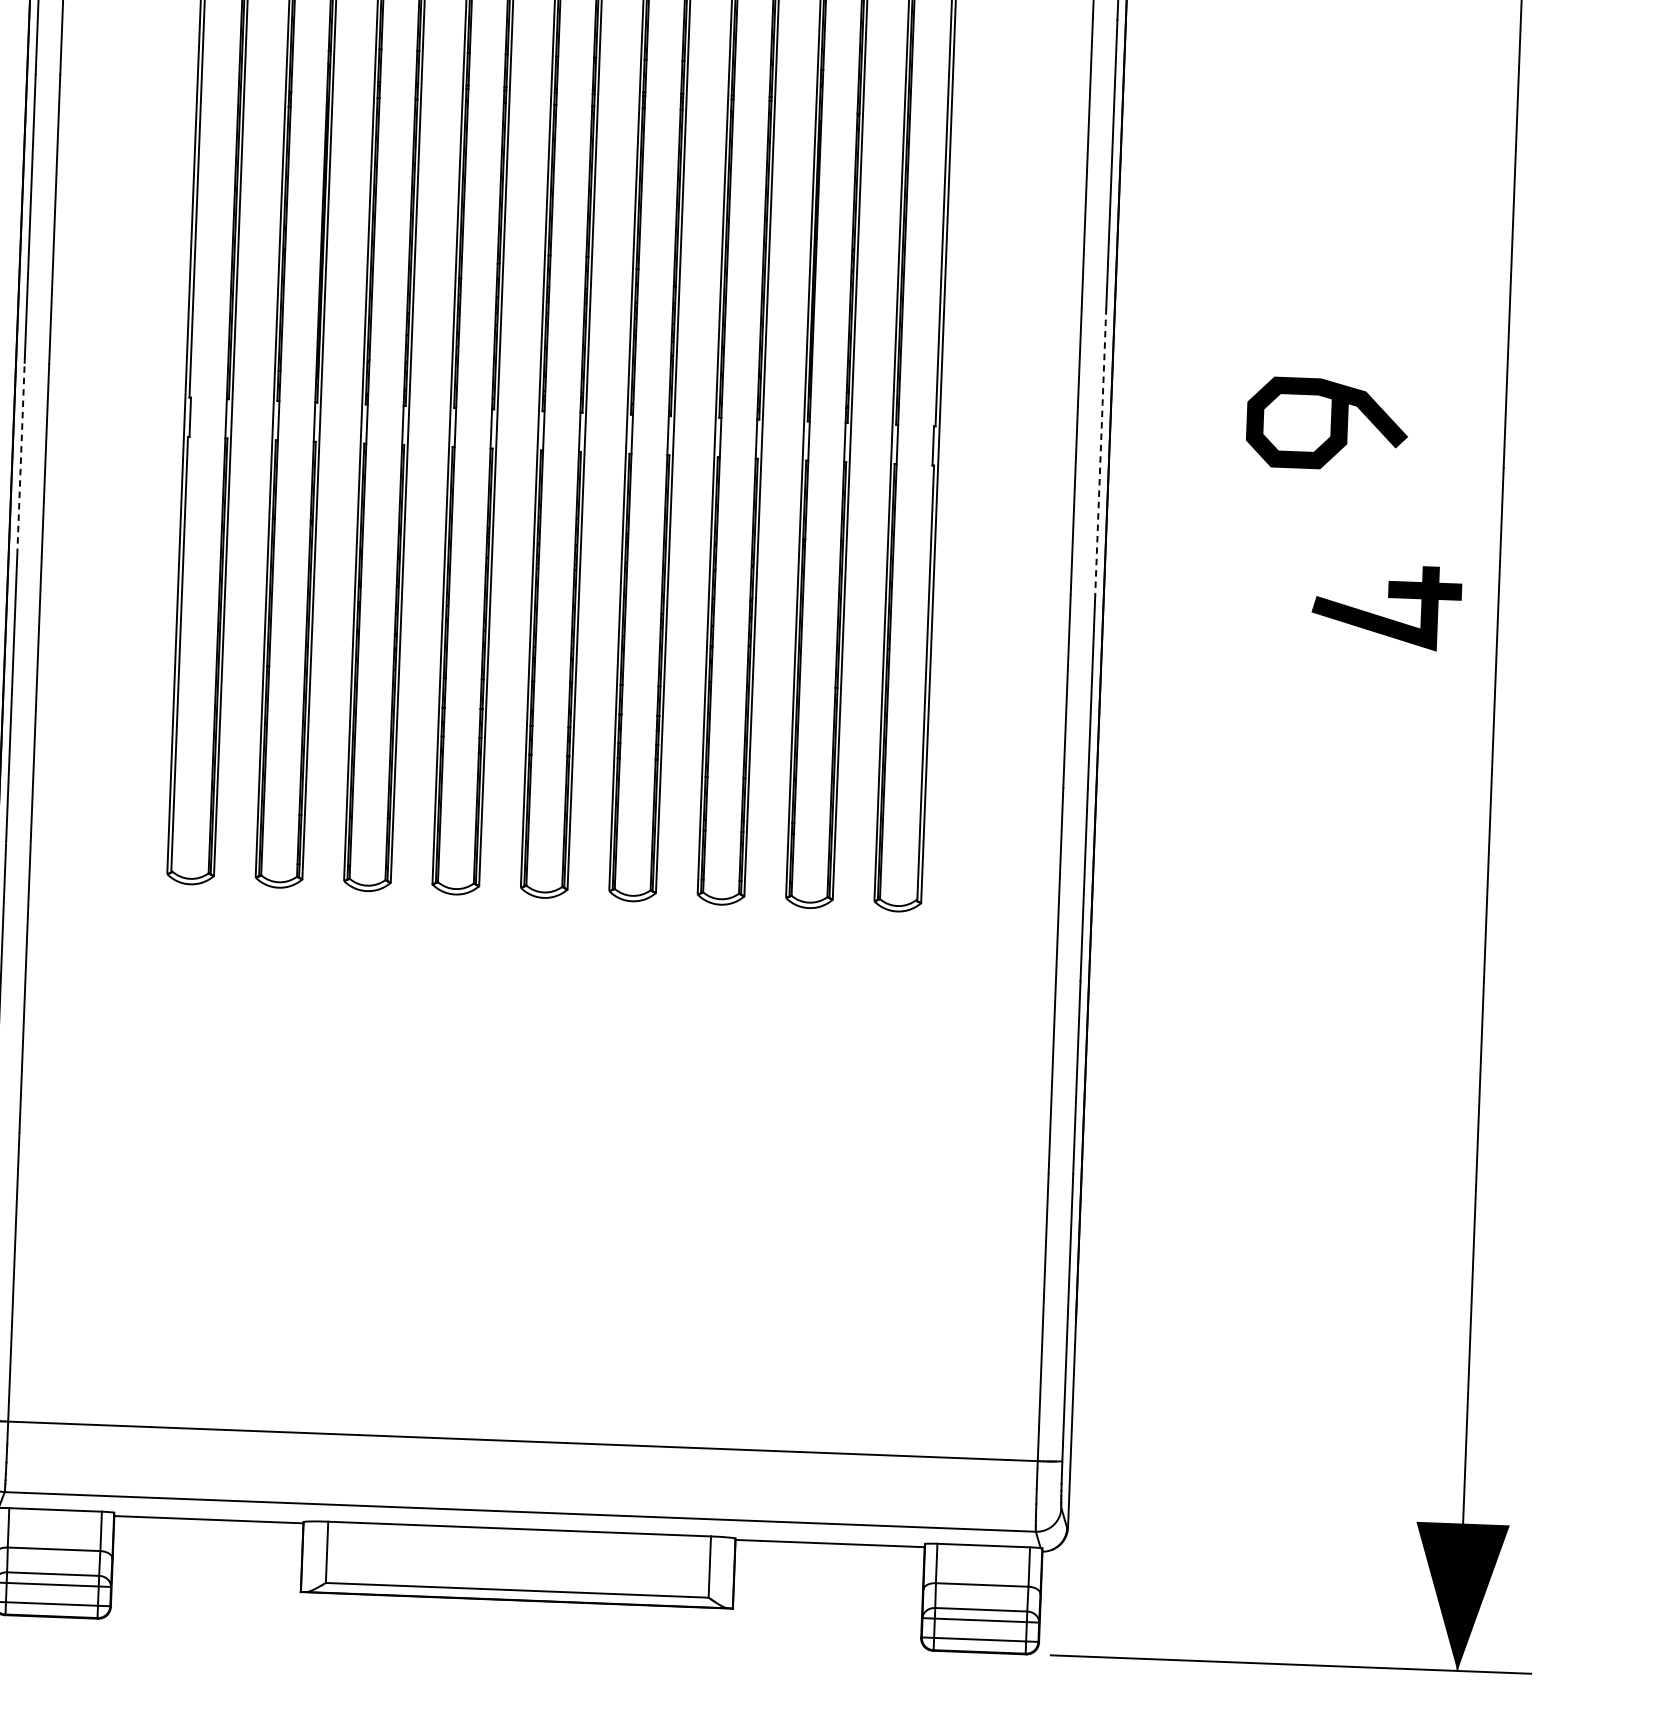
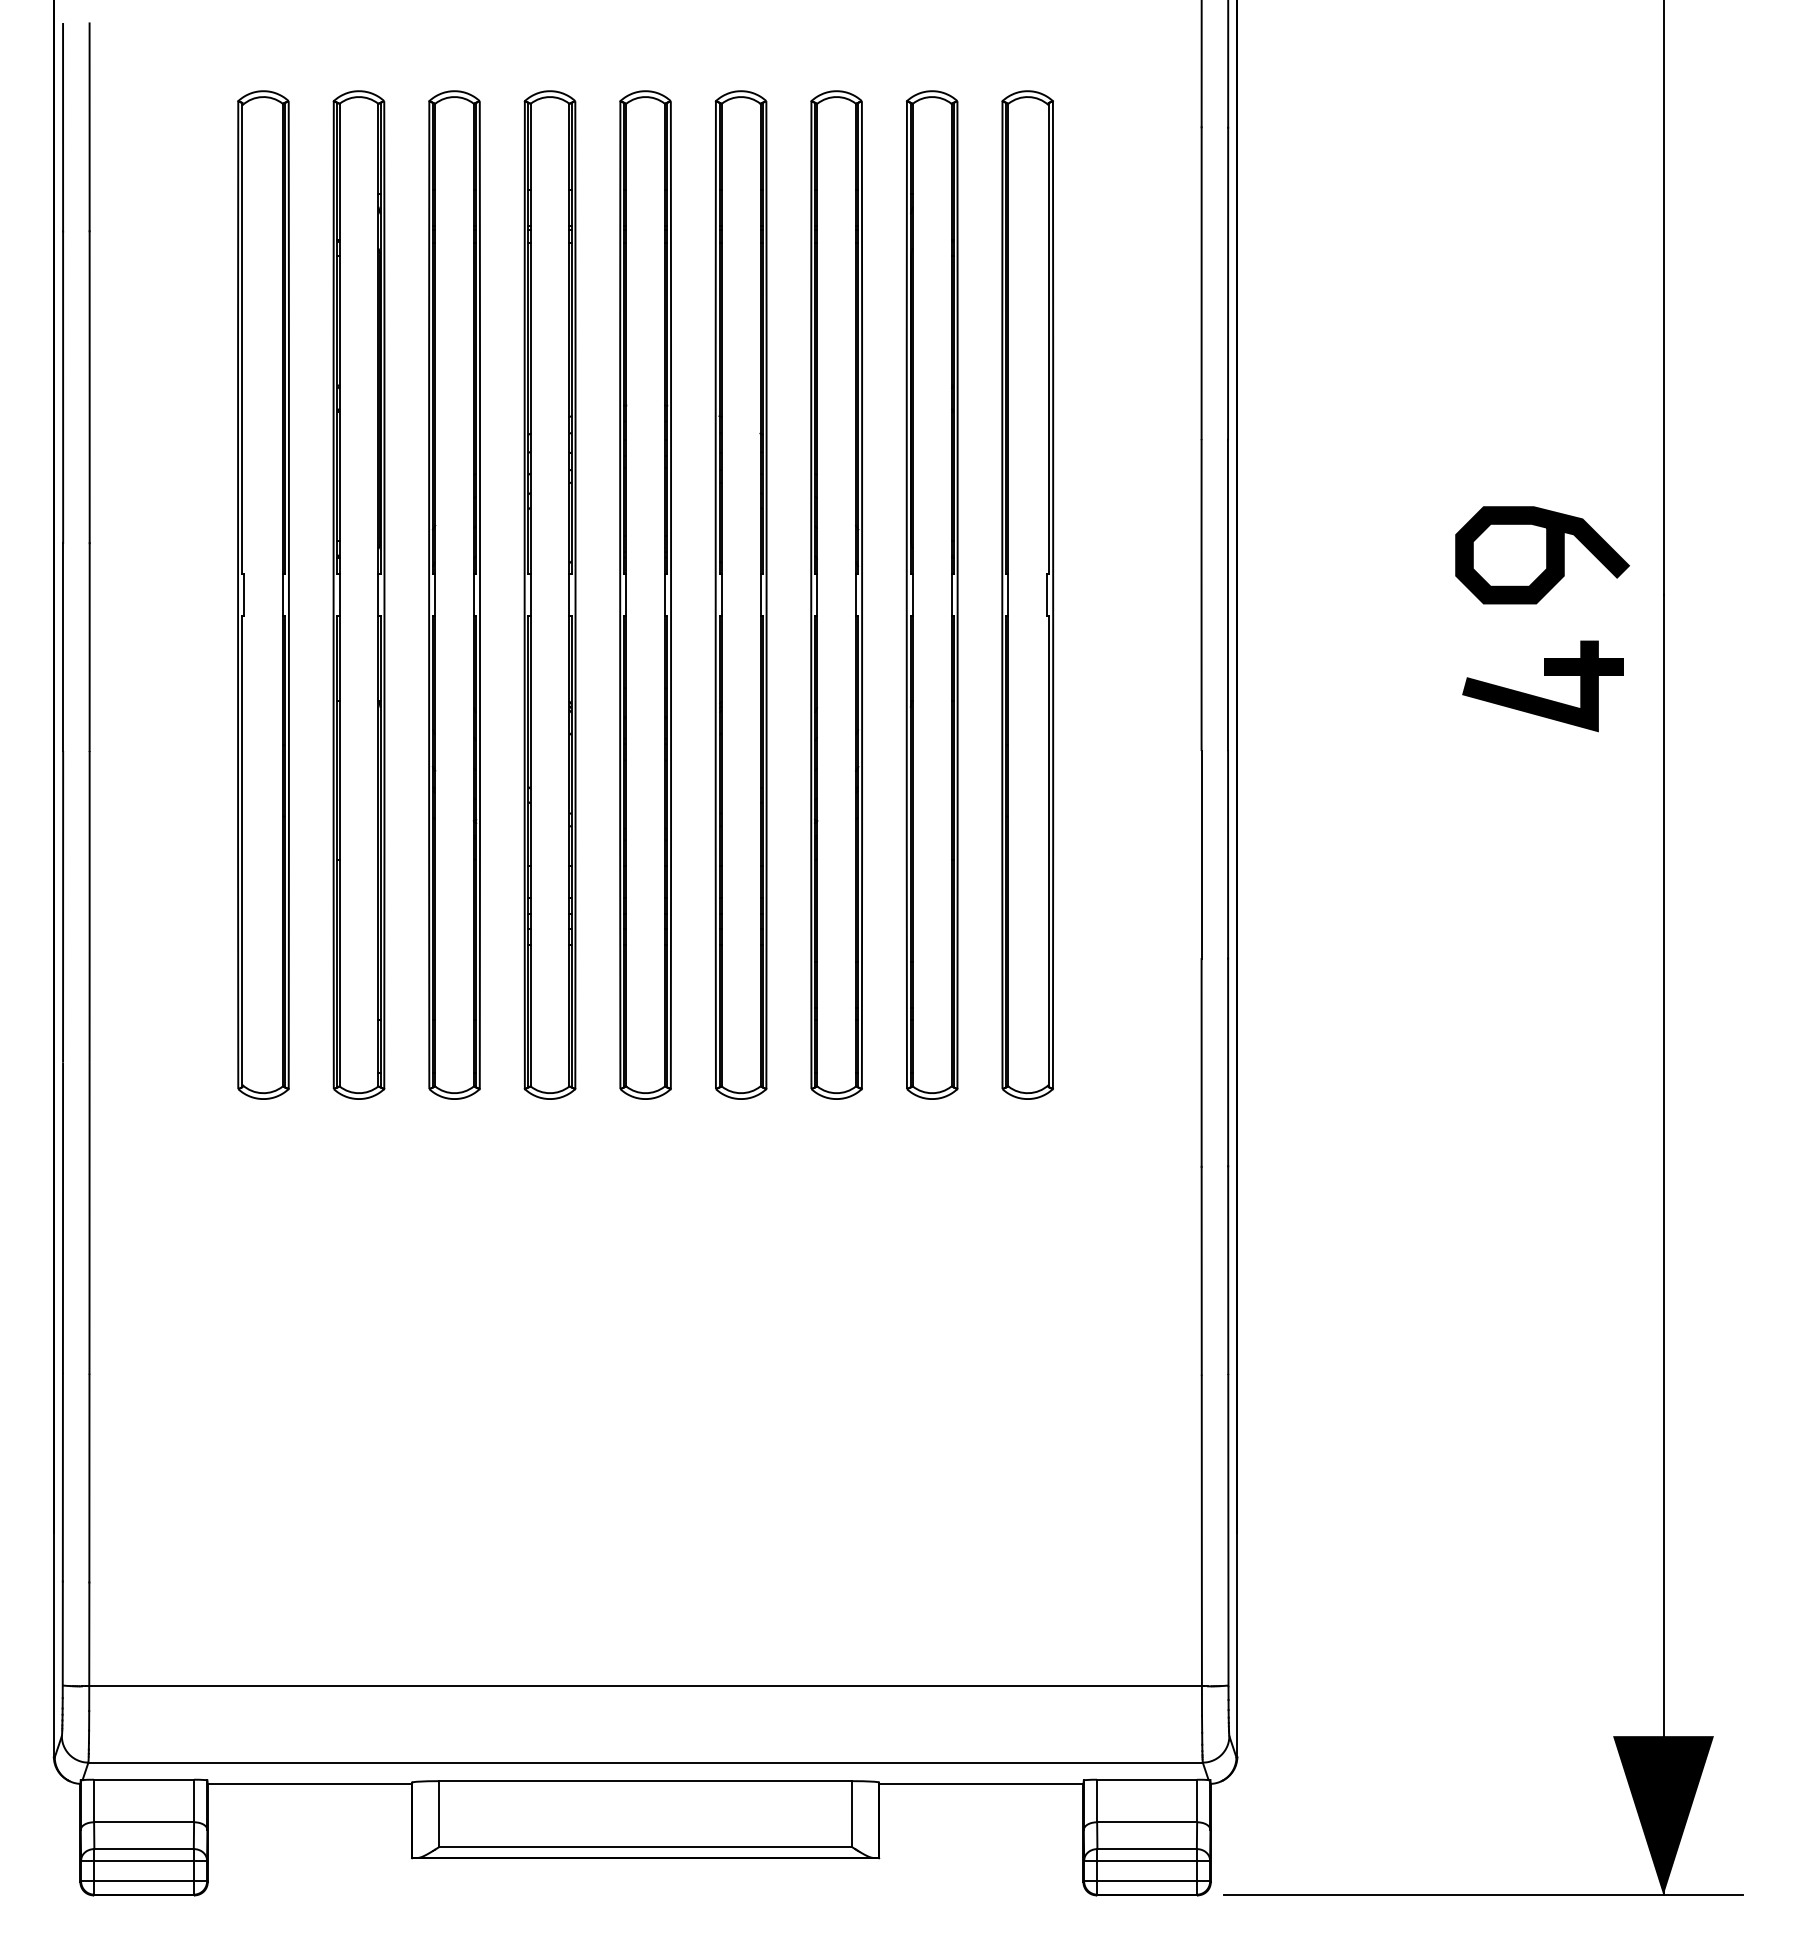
curve: (1331, 424) -> (1546, 555), moved
line: (1101, 452) -> (1228, 595), dashed -> solid
line: (21, 459) -> (63, 647), dashed -> solid
part: (1382, 616) -> (1538, 696), moved

